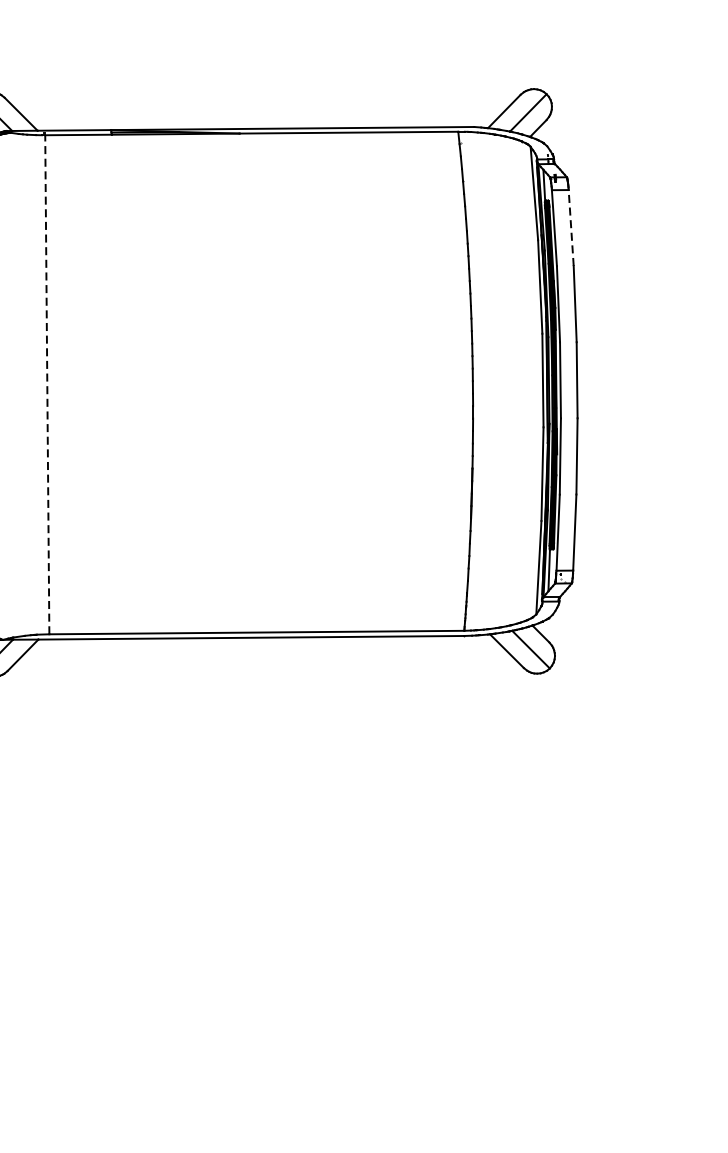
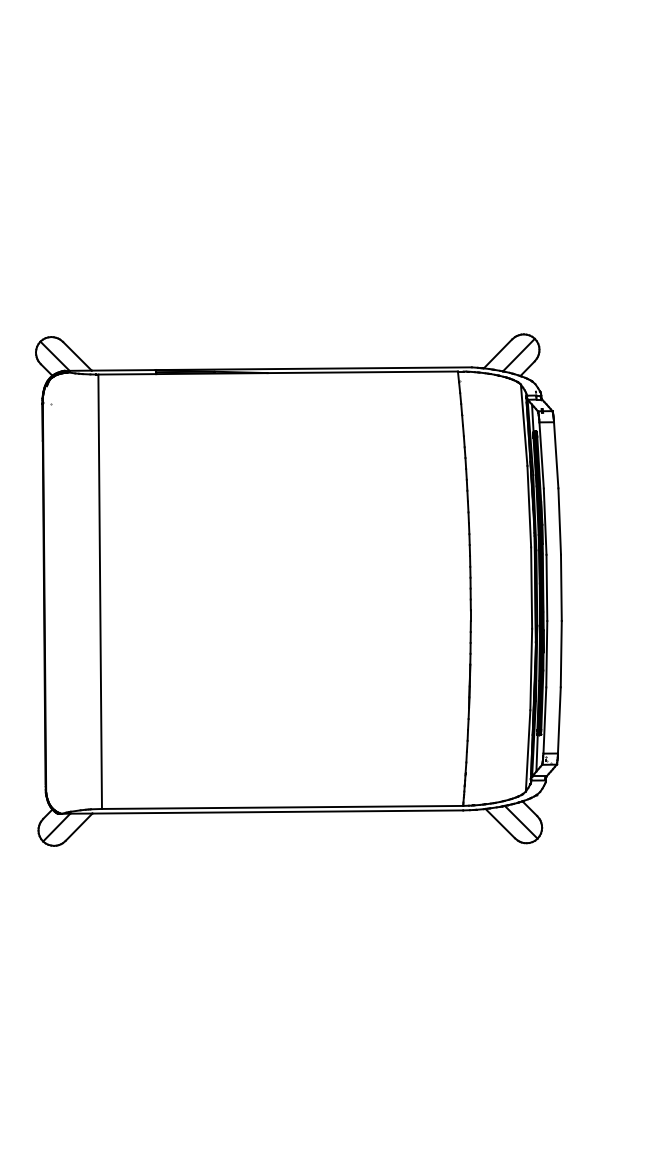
line: (571, 227) -> (556, 454), dashed -> solid
line: (47, 384) -> (100, 591), dashed -> solid

